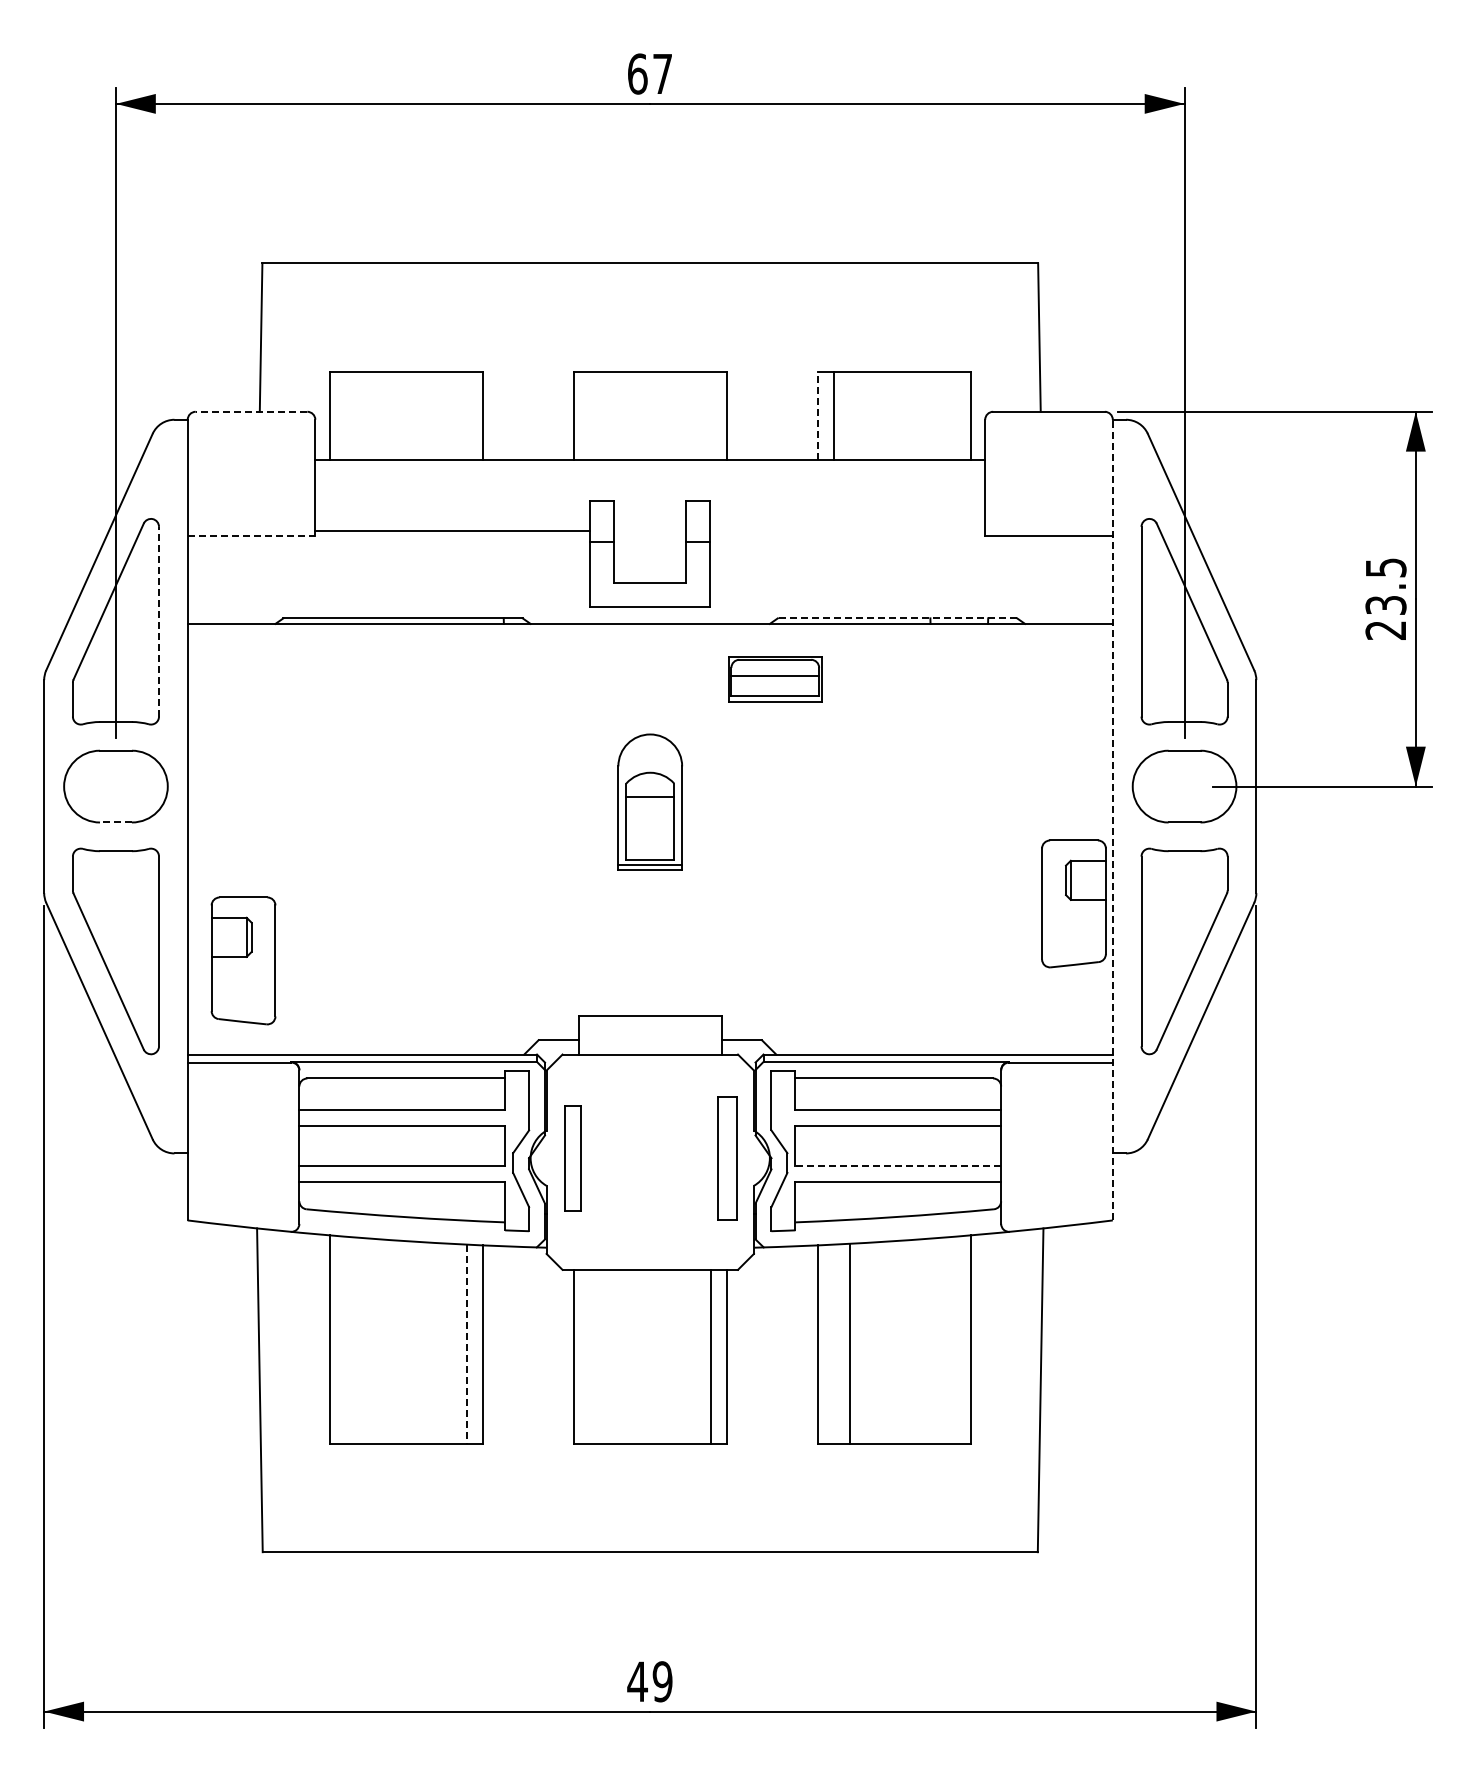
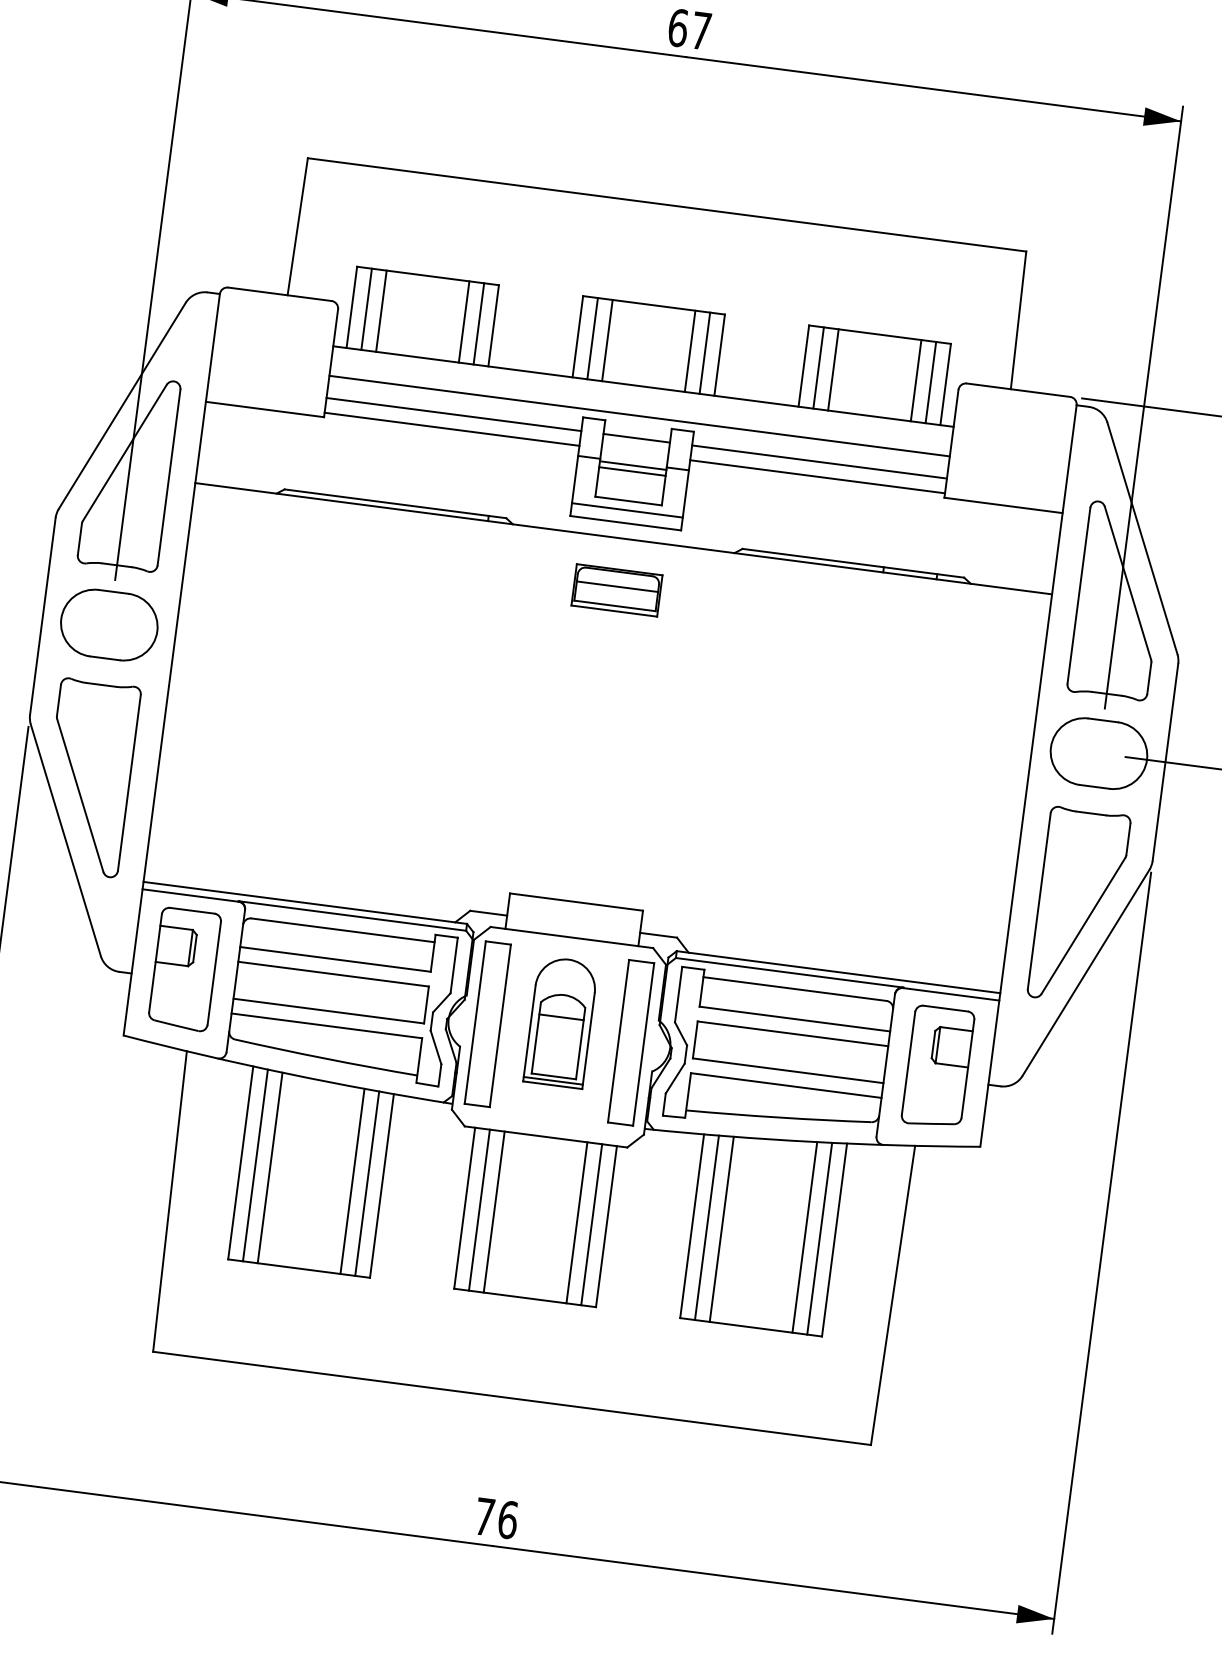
line: (251, 411) -> (279, 294), dashed -> solid
line: (345, 415) -> (366, 309), added
line: (361, 415) -> (381, 310), added
line: (450, 415) -> (463, 321), added
line: (466, 415) -> (478, 323), added
line: (589, 415) -> (592, 338), added
line: (605, 415) -> (607, 340), added
line: (694, 415) -> (689, 351), added
line: (710, 415) -> (704, 352), added
line: (817, 415) -> (803, 365), dashed -> solid
line: (849, 415) -> (833, 369), added
line: (938, 415) -> (915, 380), added
line: (954, 415) -> (930, 382), added
line: (650, 491) -> (639, 416), added
line: (452, 515) -> (453, 414), added
line: (650, 515) -> (636, 438), added
line: (847, 515) -> (819, 462), added
line: (847, 531) -> (817, 476), added
line: (251, 536) -> (264, 409), dashed -> solid
line: (650, 544) -> (633, 465), added
line: (650, 551) -> (632, 471), added
line: (650, 593) -> (627, 510), added
line: (897, 618) -> (853, 563), dashed -> solid
line: (159, 621) -> (169, 477), dashed -> solid
part: (775, 679) -> (617, 590), moved
part: (649, 801) -> (560, 1021), moved
line: (1112, 819) -> (1028, 775), dashed -> solid
line: (115, 822) -> (104, 658), dashed -> solid
part: (1073, 903) -> (937, 1066), moved
part: (243, 960) -> (184, 969), moved
part: (572, 1158) -> (487, 1024), size x1.67
part: (727, 1158) -> (630, 1043), size x1.43
line: (898, 1166) -> (788, 1071), dashed -> solid
line: (345, 1339) -> (255, 1164), added
line: (954, 1339) -> (819, 1238), added
line: (361, 1340) -> (270, 1167), added
line: (938, 1340) -> (804, 1237), added
line: (450, 1343) -> (352, 1181), added
line: (833, 1343) -> (706, 1227), added
line: (466, 1344) -> (366, 1183), dashed -> solid
line: (589, 1356) -> (479, 1209), added
line: (605, 1356) -> (494, 1211), added
line: (694, 1356) -> (576, 1222), added
text: (649, 1681) -> (495, 1518), 49 -> 76

